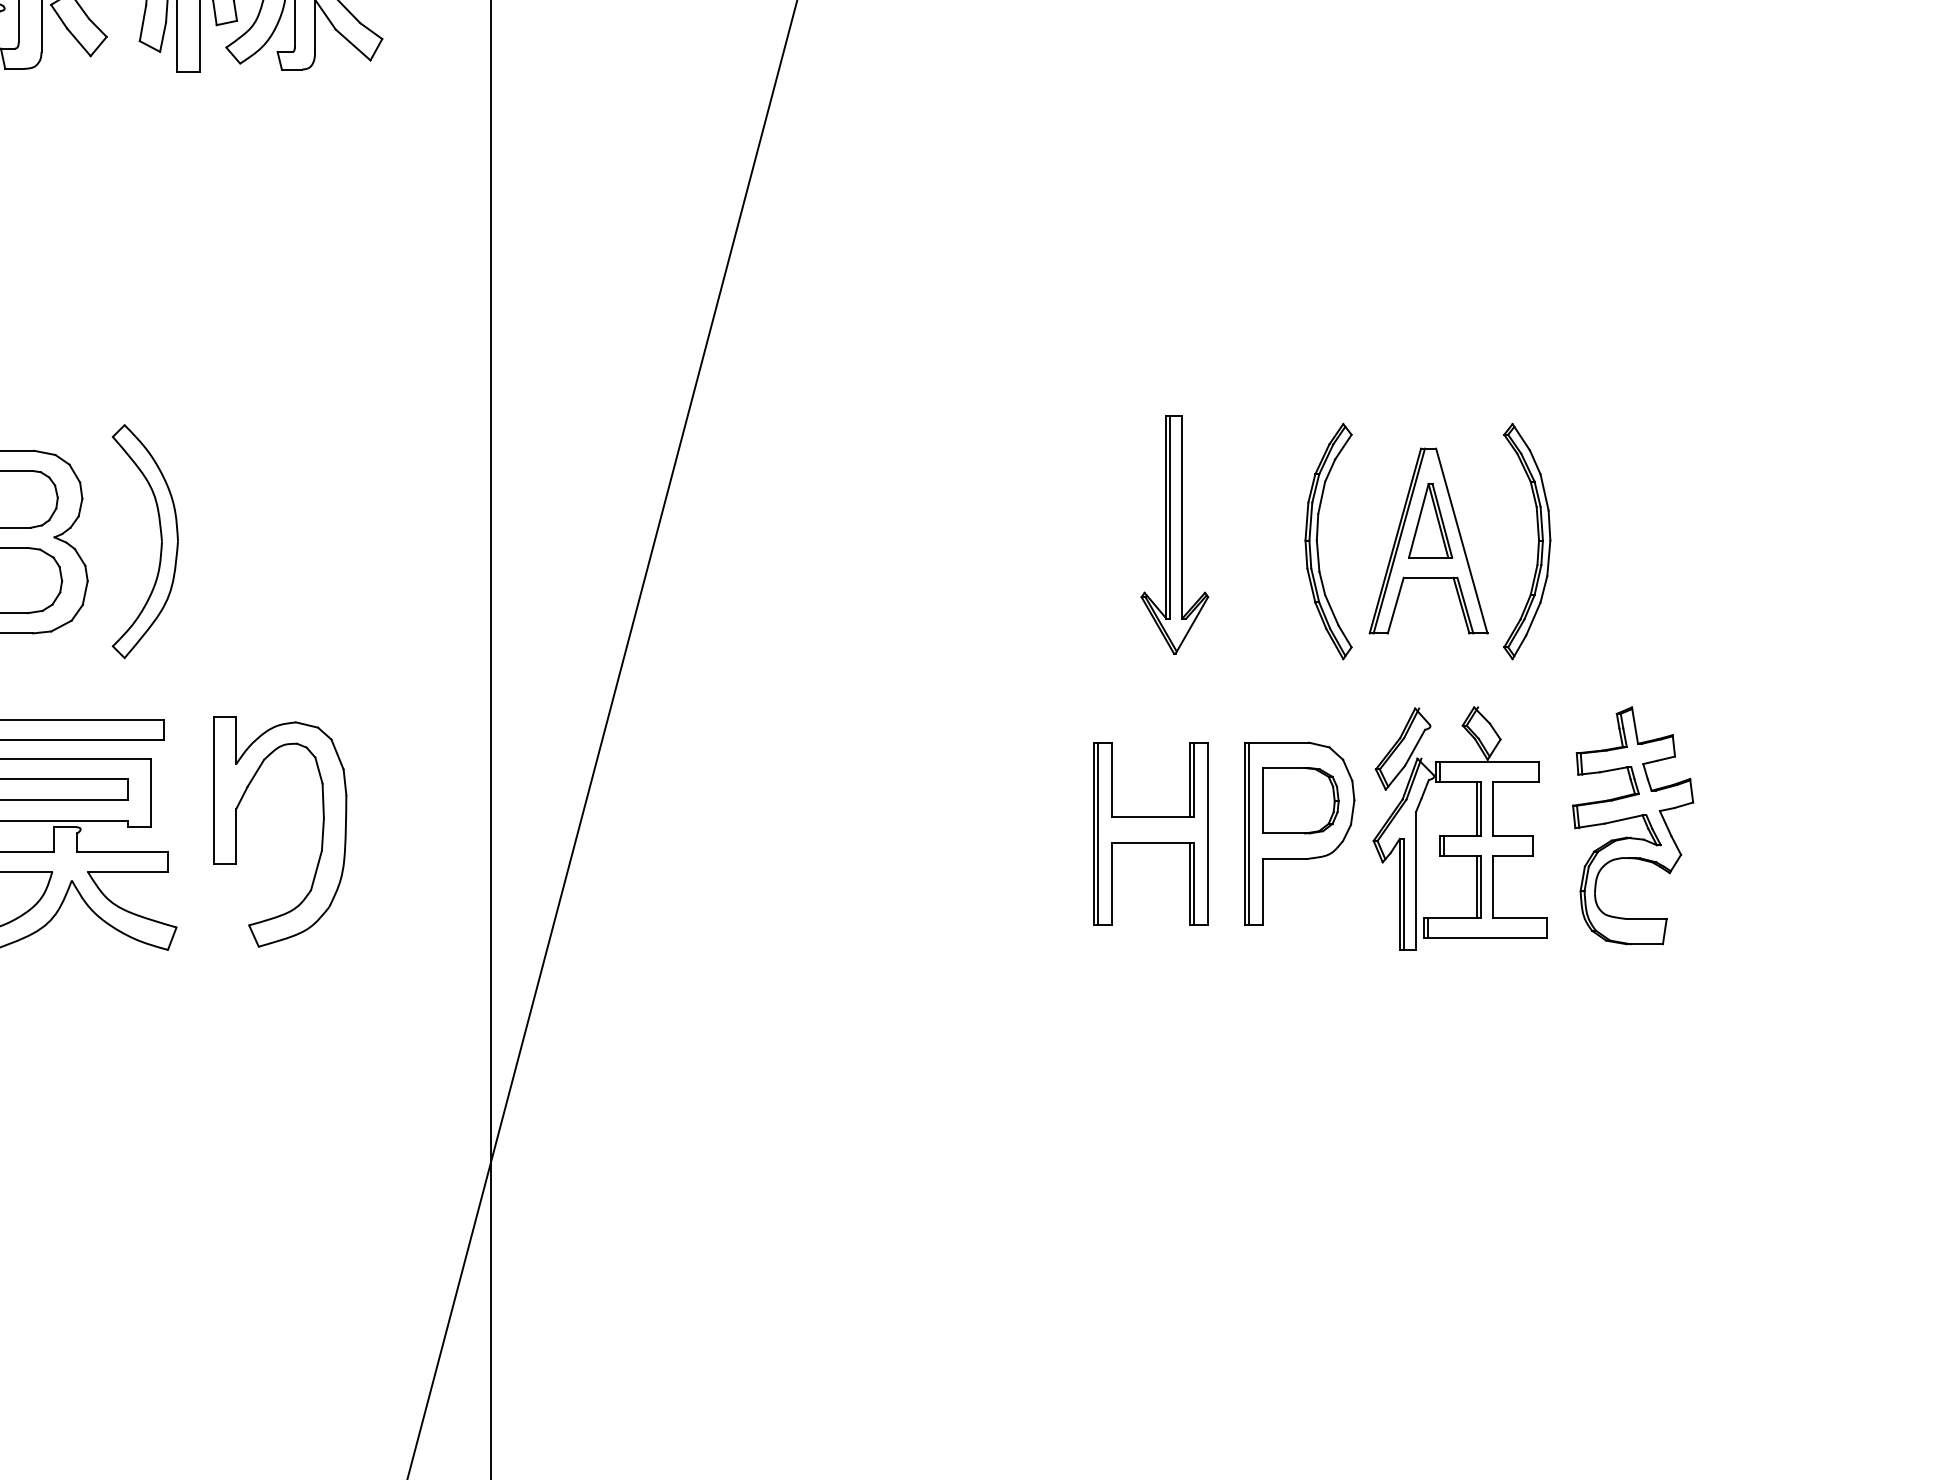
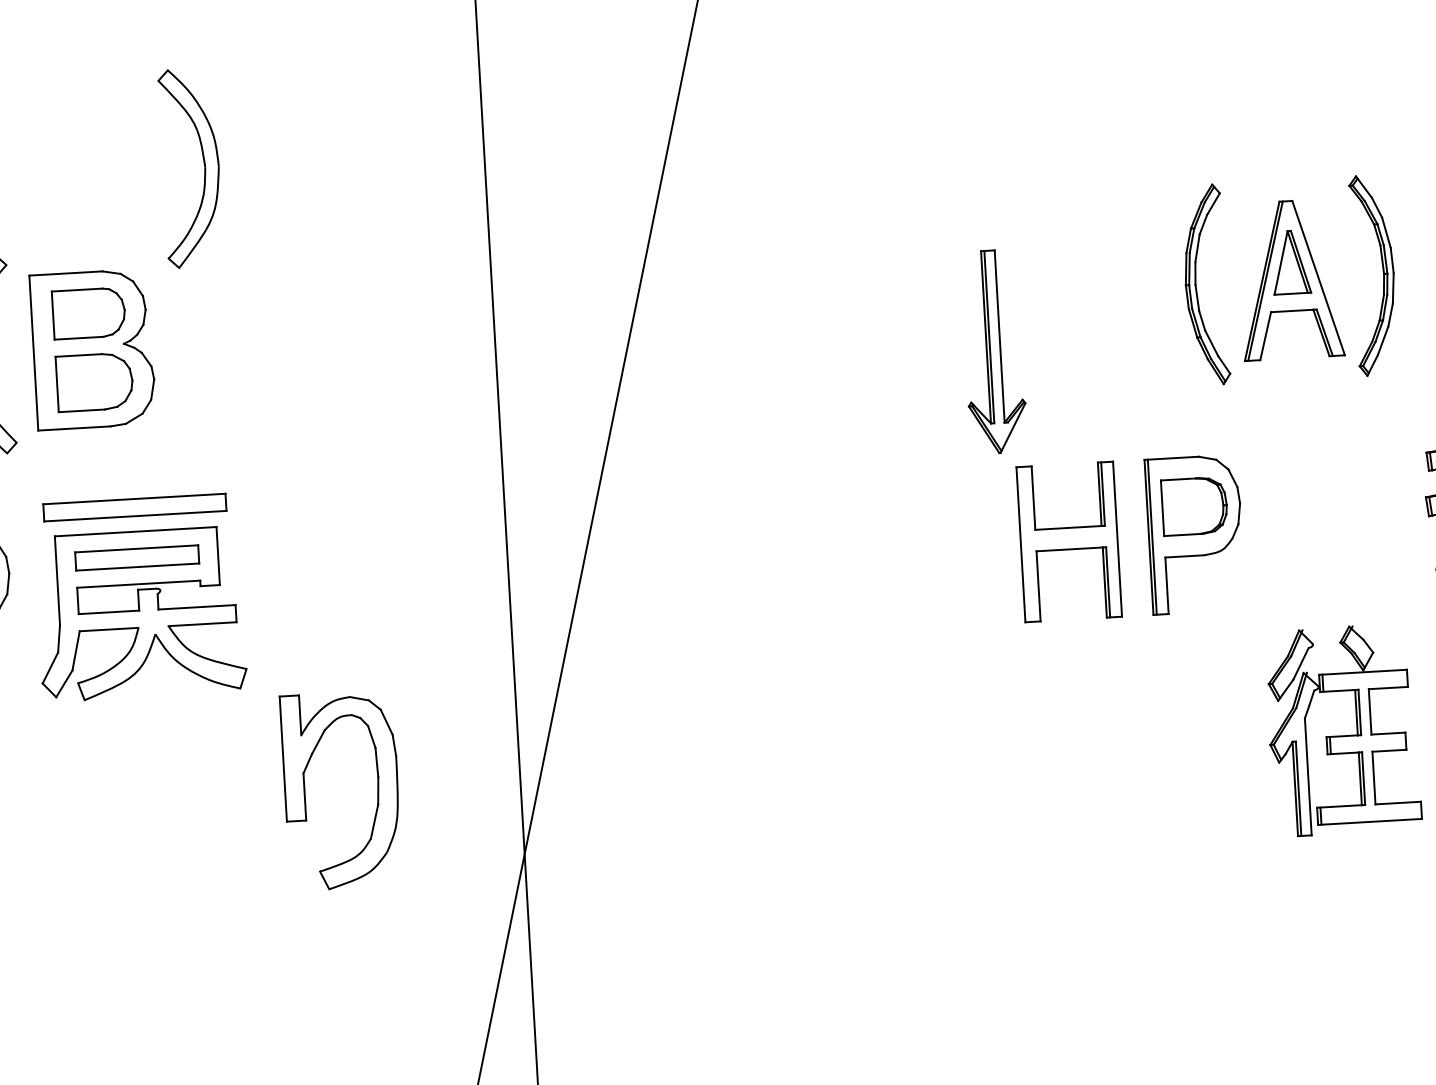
part: (1174, 534) -> (993, 351), moved
part: (160, 539) -> (203, 165), moved
line: (1098, 833) -> (1024, 544), removed
part: (1459, 835) -> (1343, 736), moved
part: (321, 836) -> (377, 792), moved

